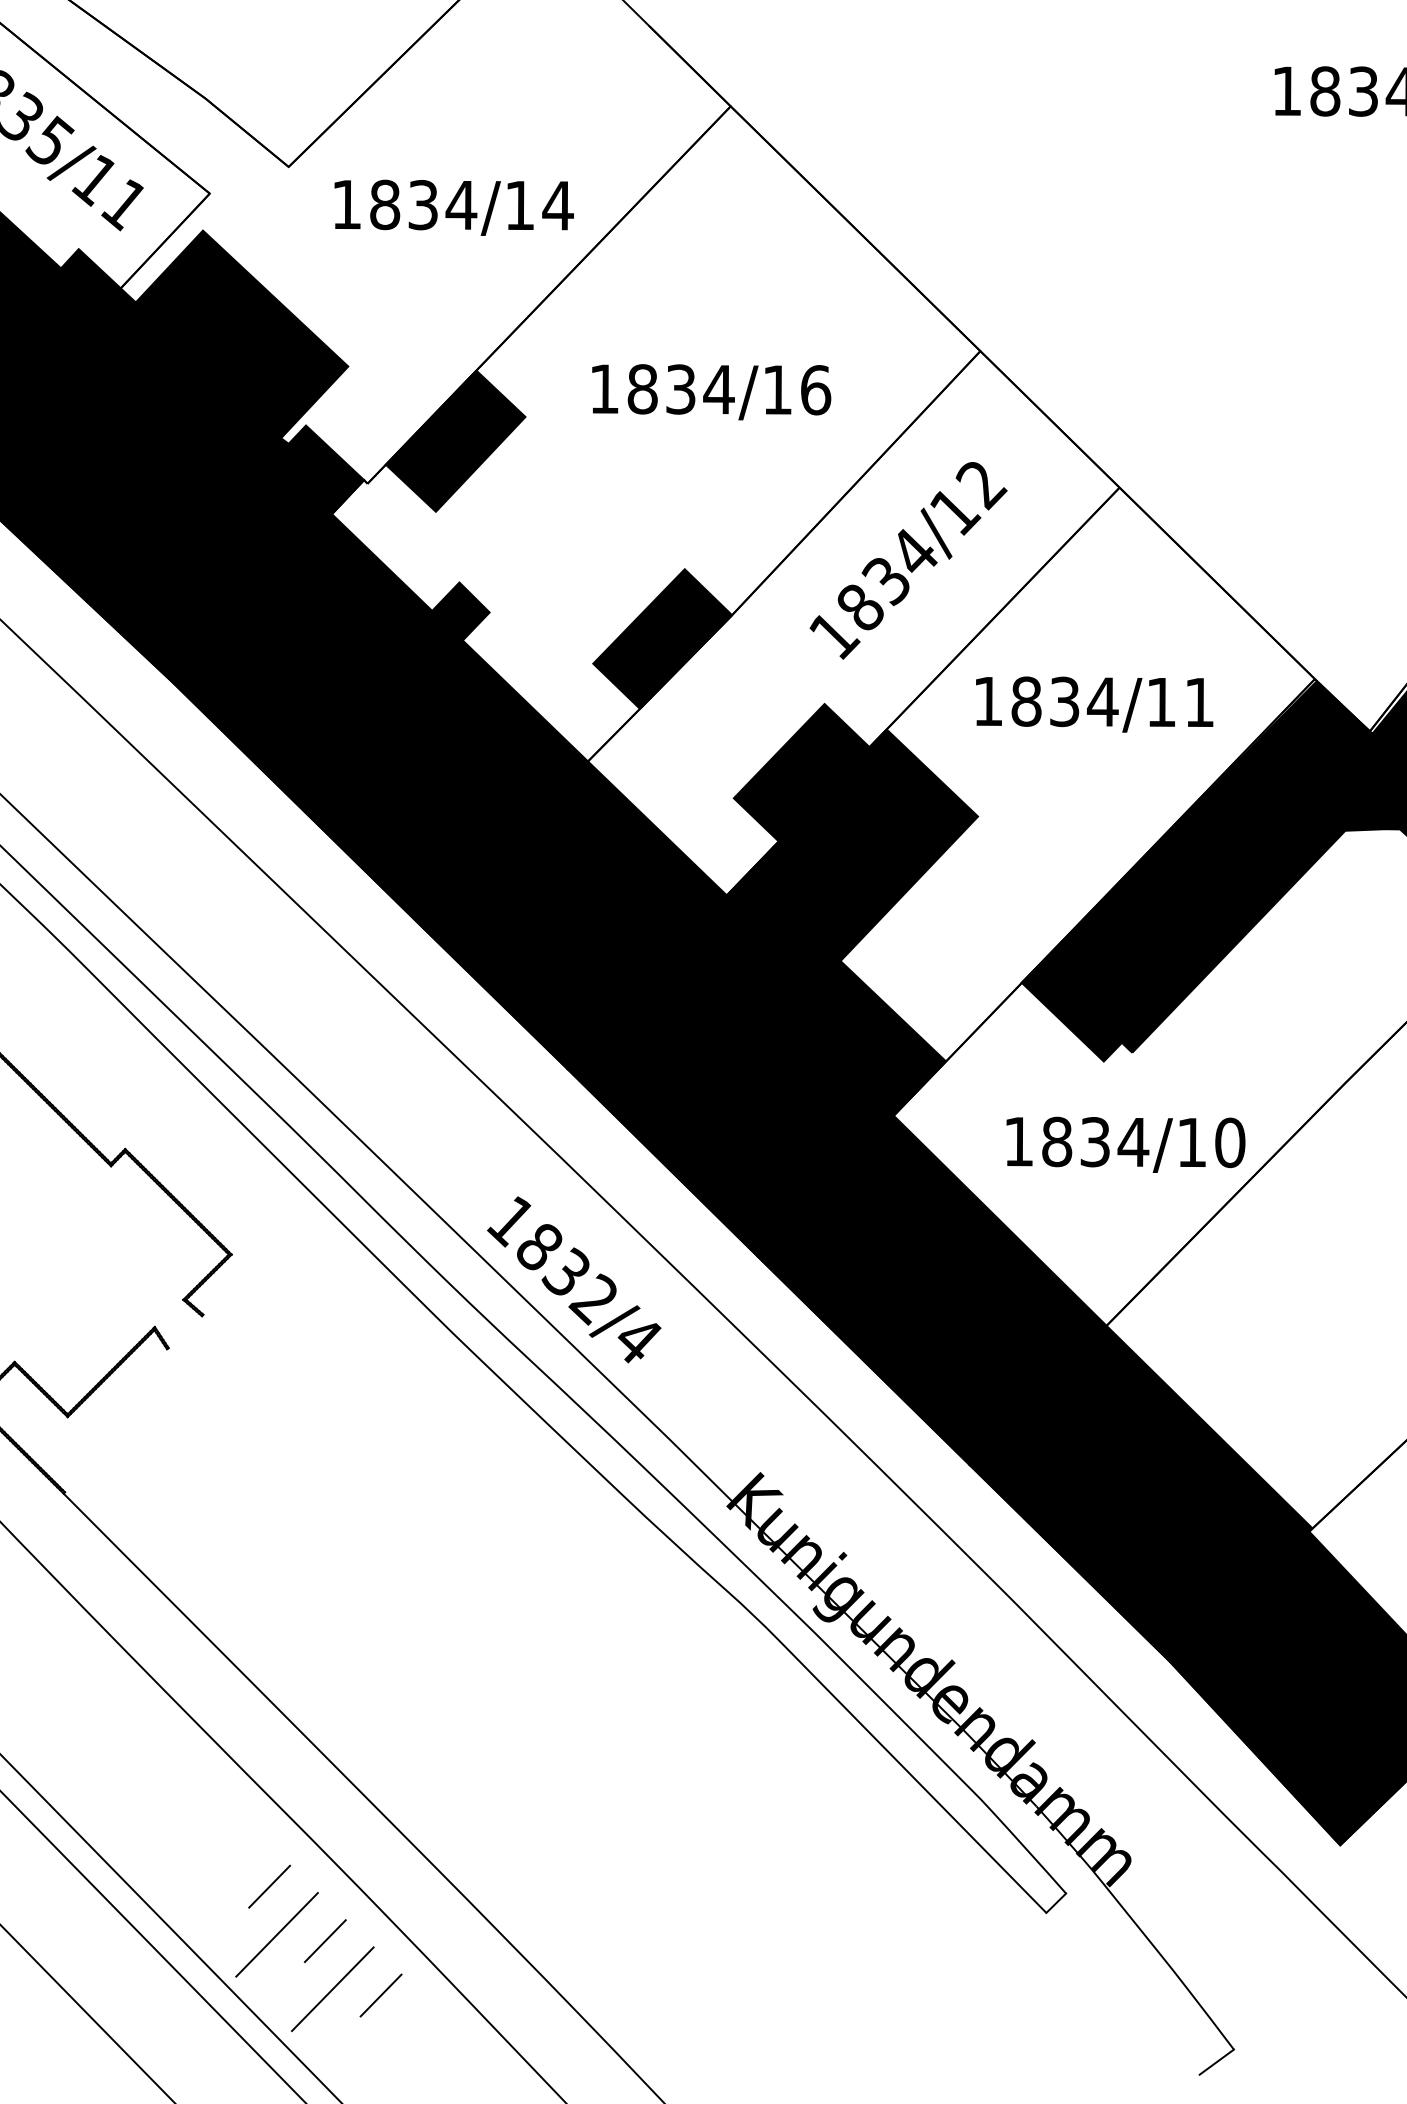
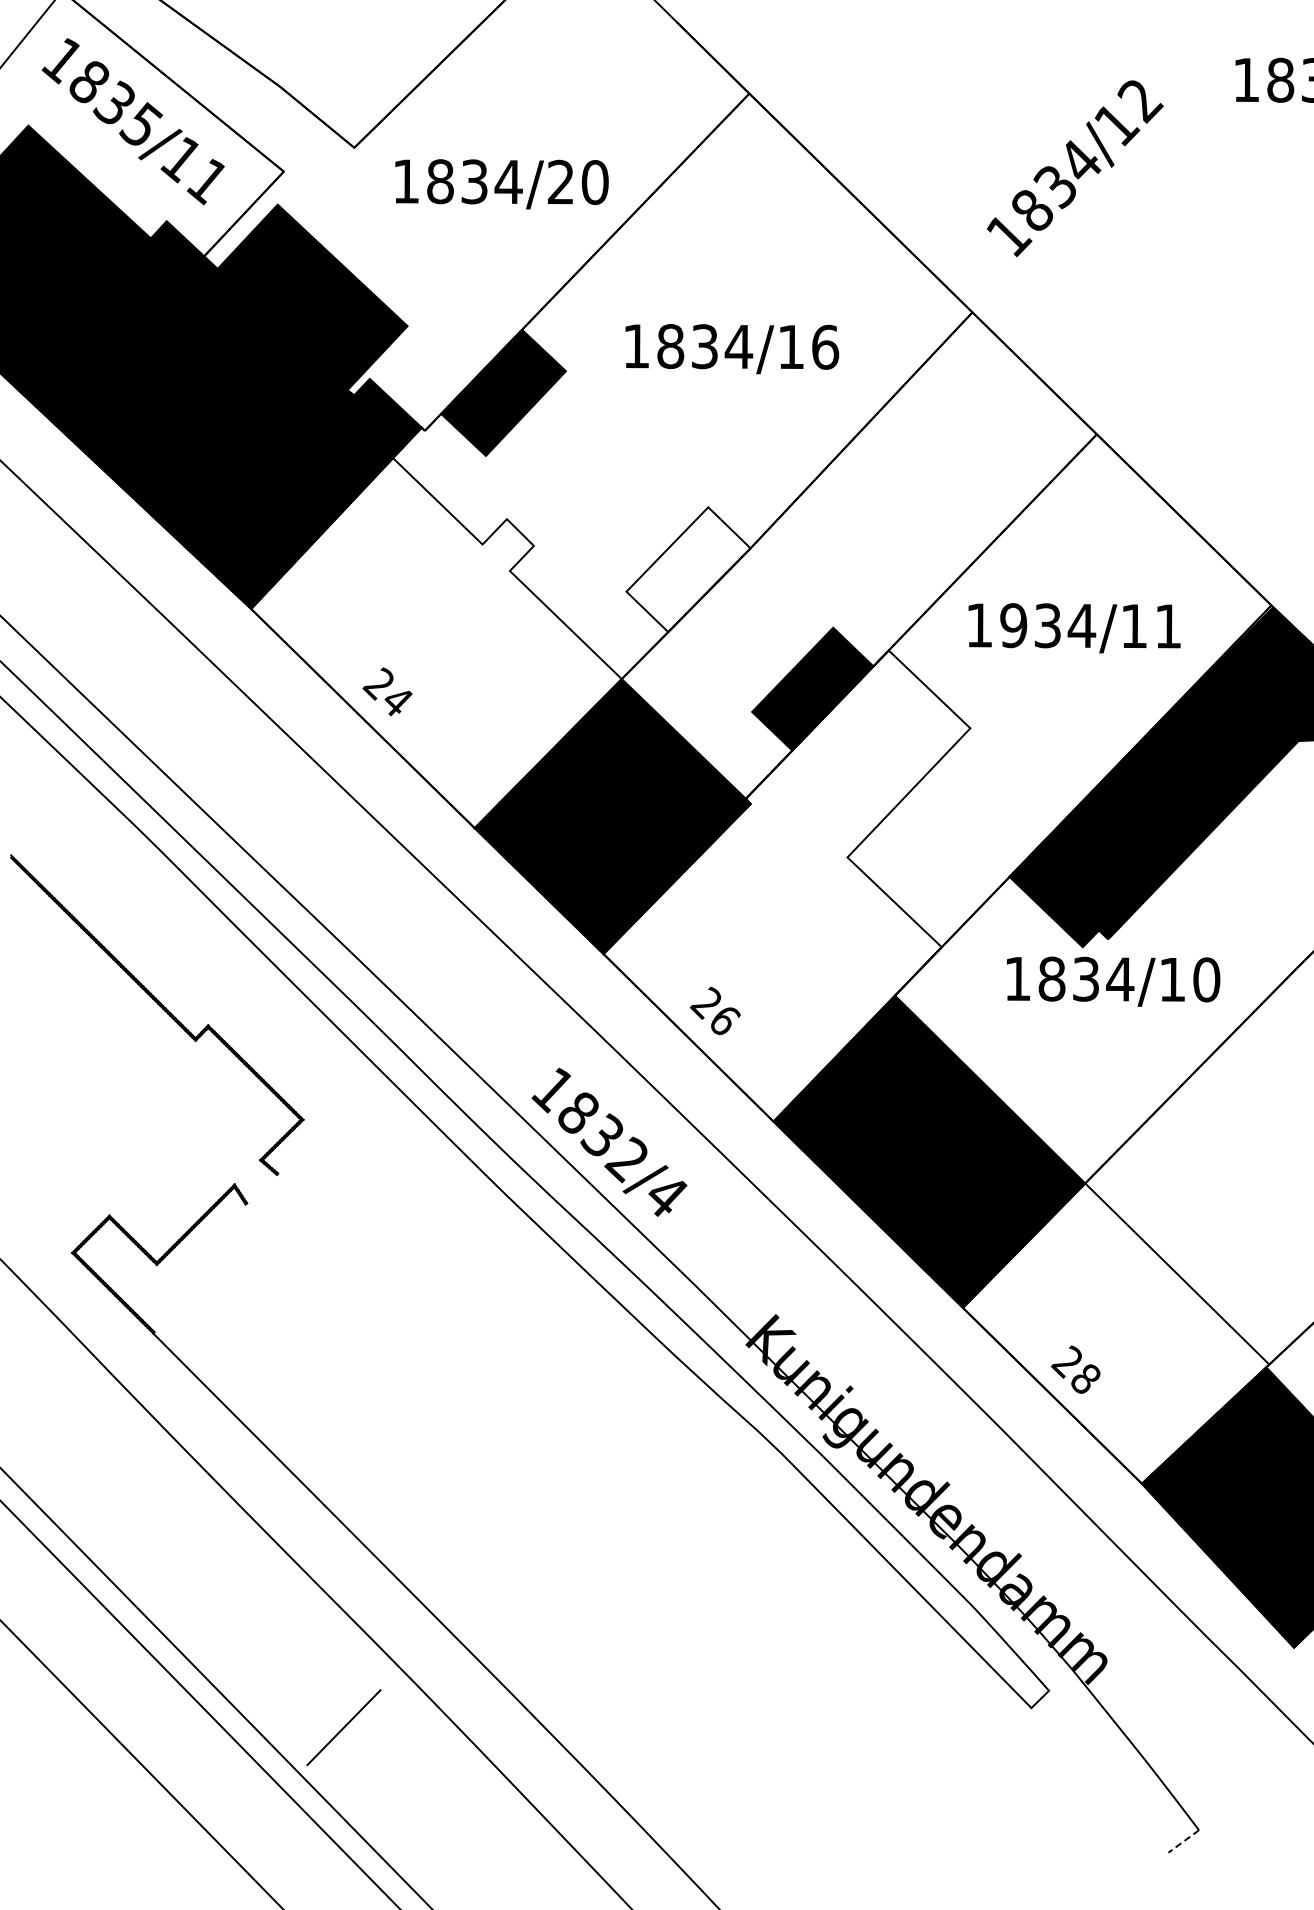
text: (539, 204) -> (578, 181), 1834/14 -> 1834/20
text: (908, 560) -> (1075, 168), moved
fill: (662, 638) -> (688, 569), removed
text: (1026, 701) -> (1013, 625), 1834/11 -> 1934/11
fill: (380, 721) -> (436, 643), removed
fill: (772, 992) -> (786, 885), removed
text: (1125, 1144) -> (1113, 981), moved
fill: (1140, 1493) -> (1115, 1333), removed
line: (269, 1886) -> (337, 1684), removed
line: (324, 1940) -> (386, 1732), removed
line: (332, 1988) -> (393, 1775), removed
line: (380, 1995) -> (436, 1781), removed
line: (1216, 2062) -> (1183, 1841), solid -> dashed

